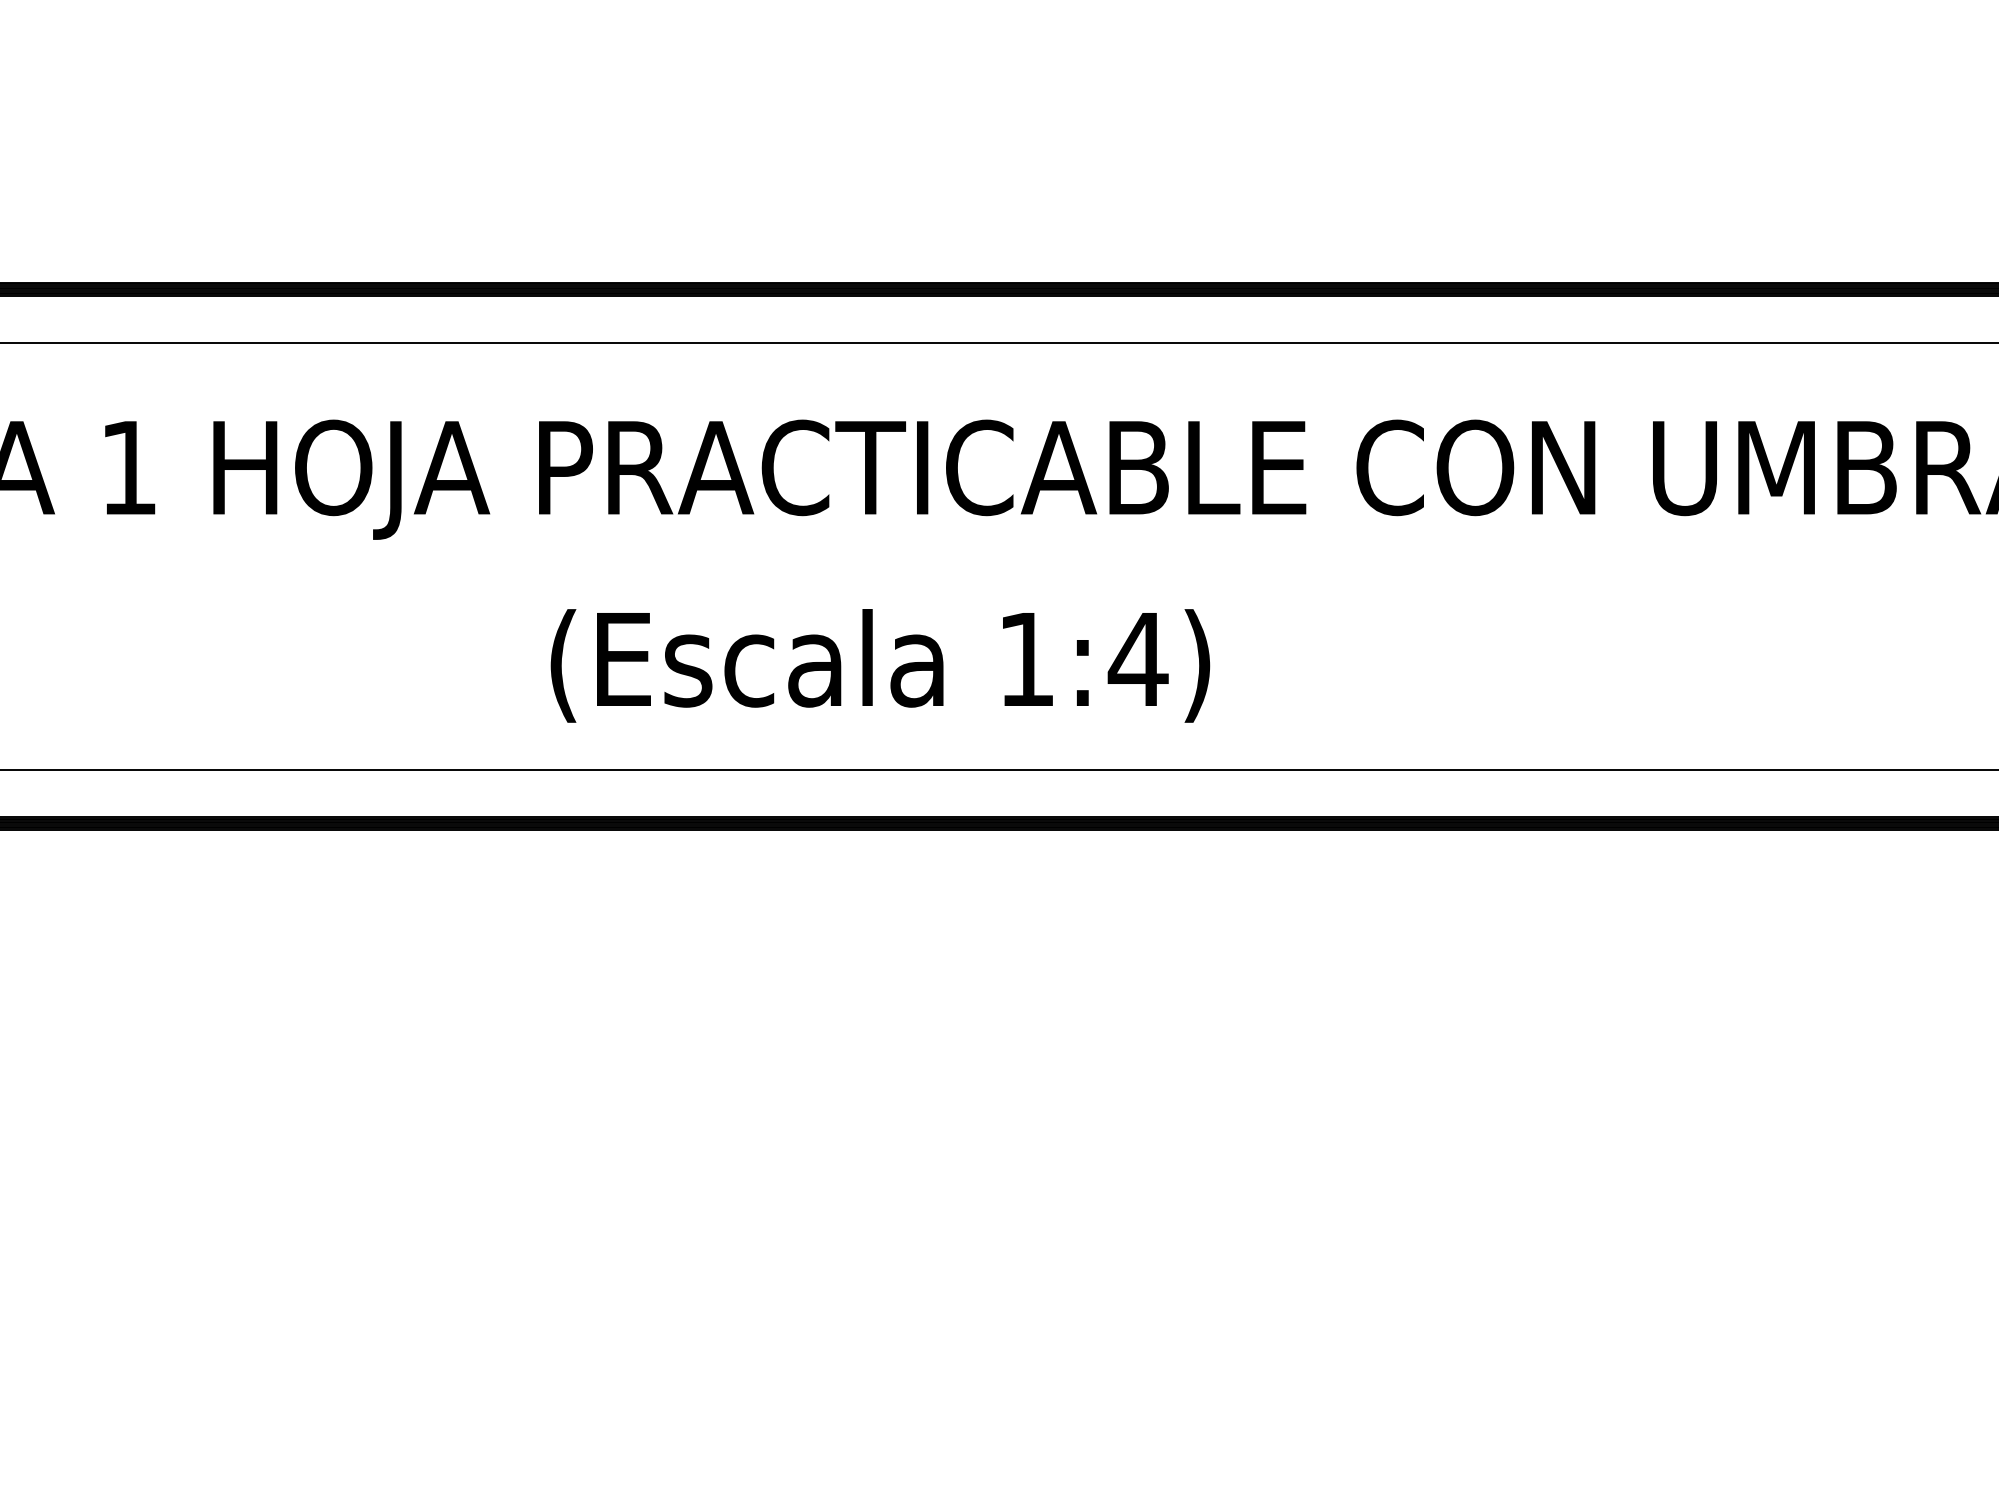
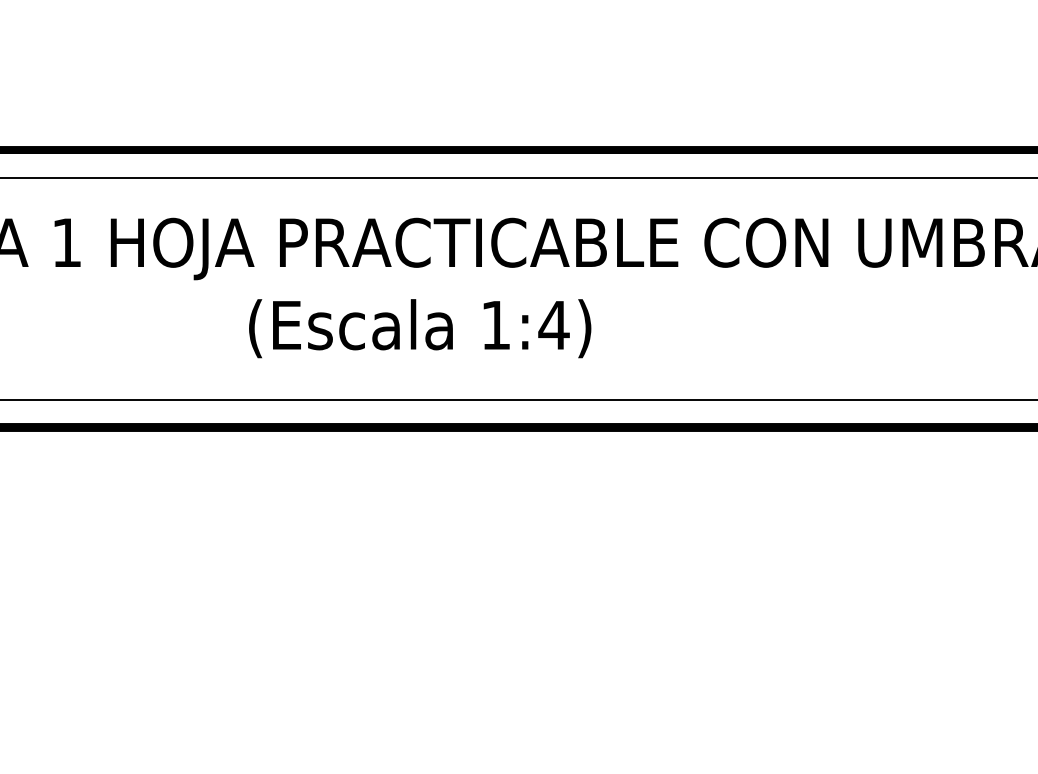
text: (881, 665) -> (420, 328), moved

